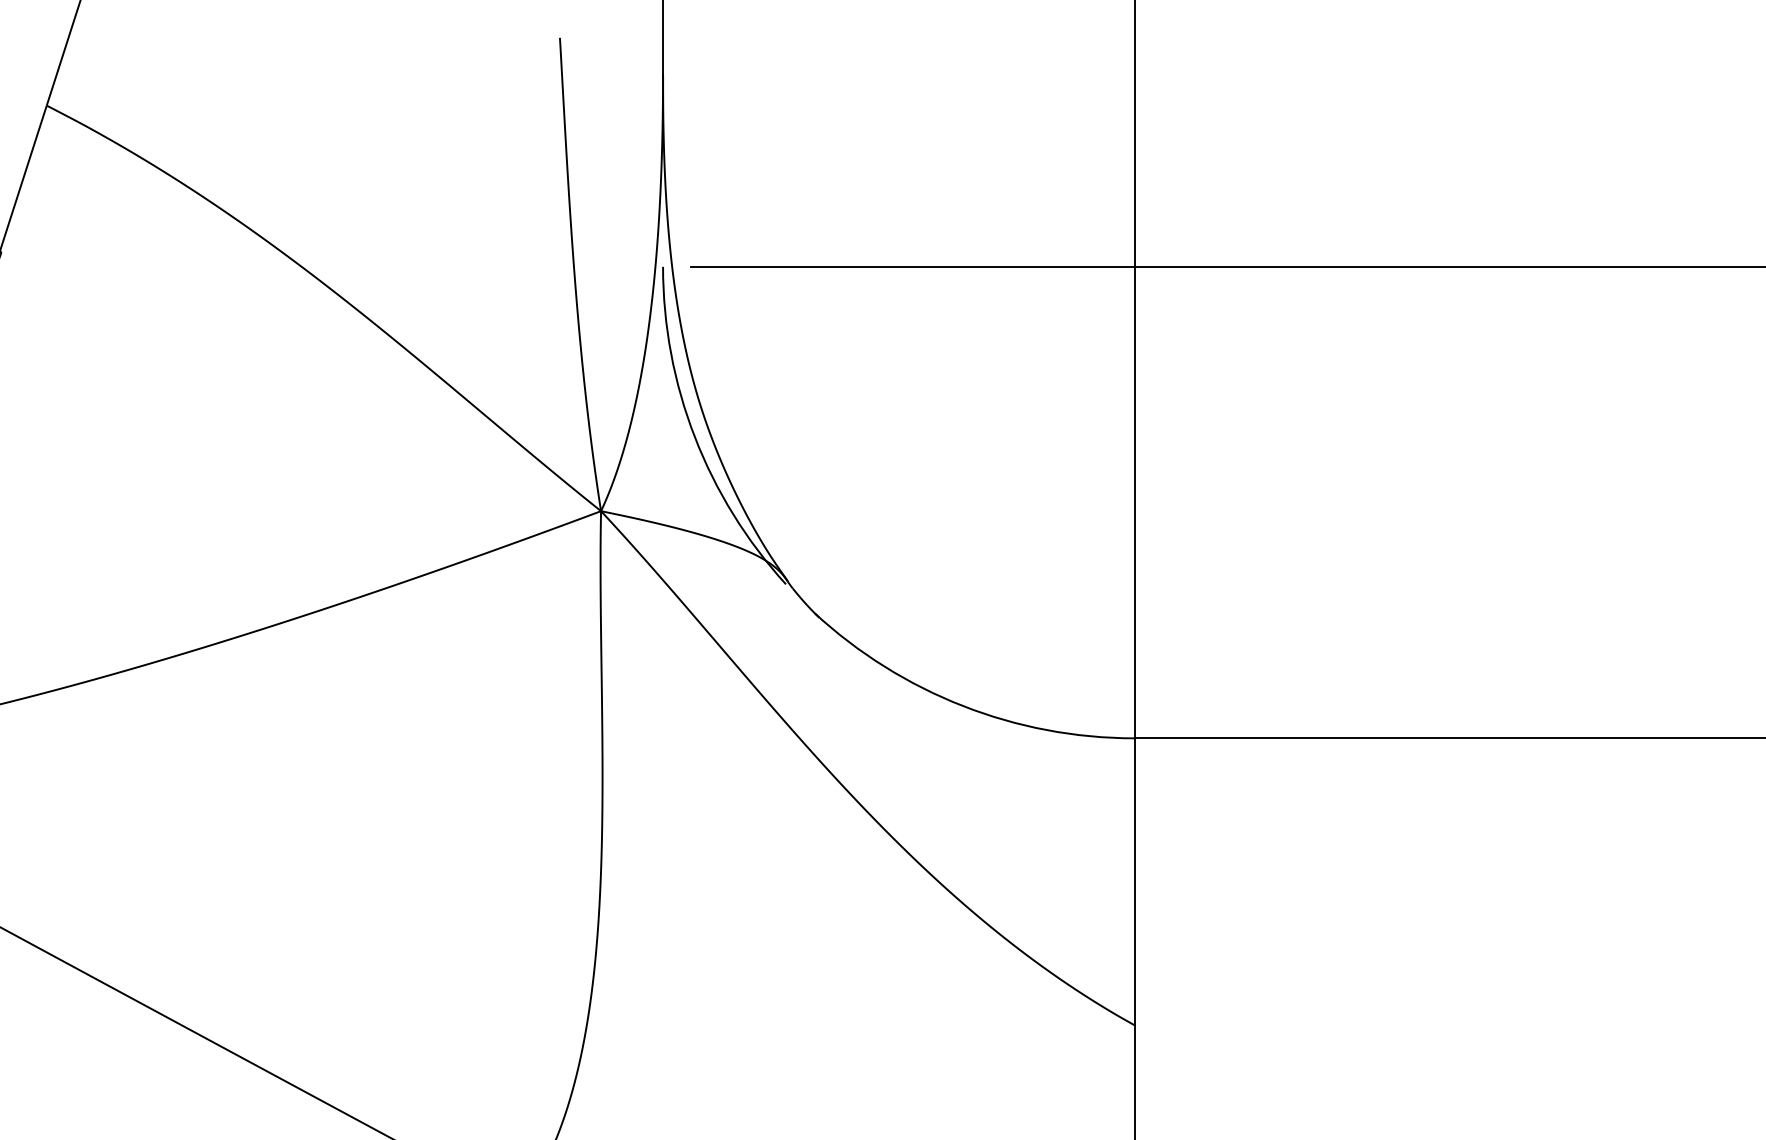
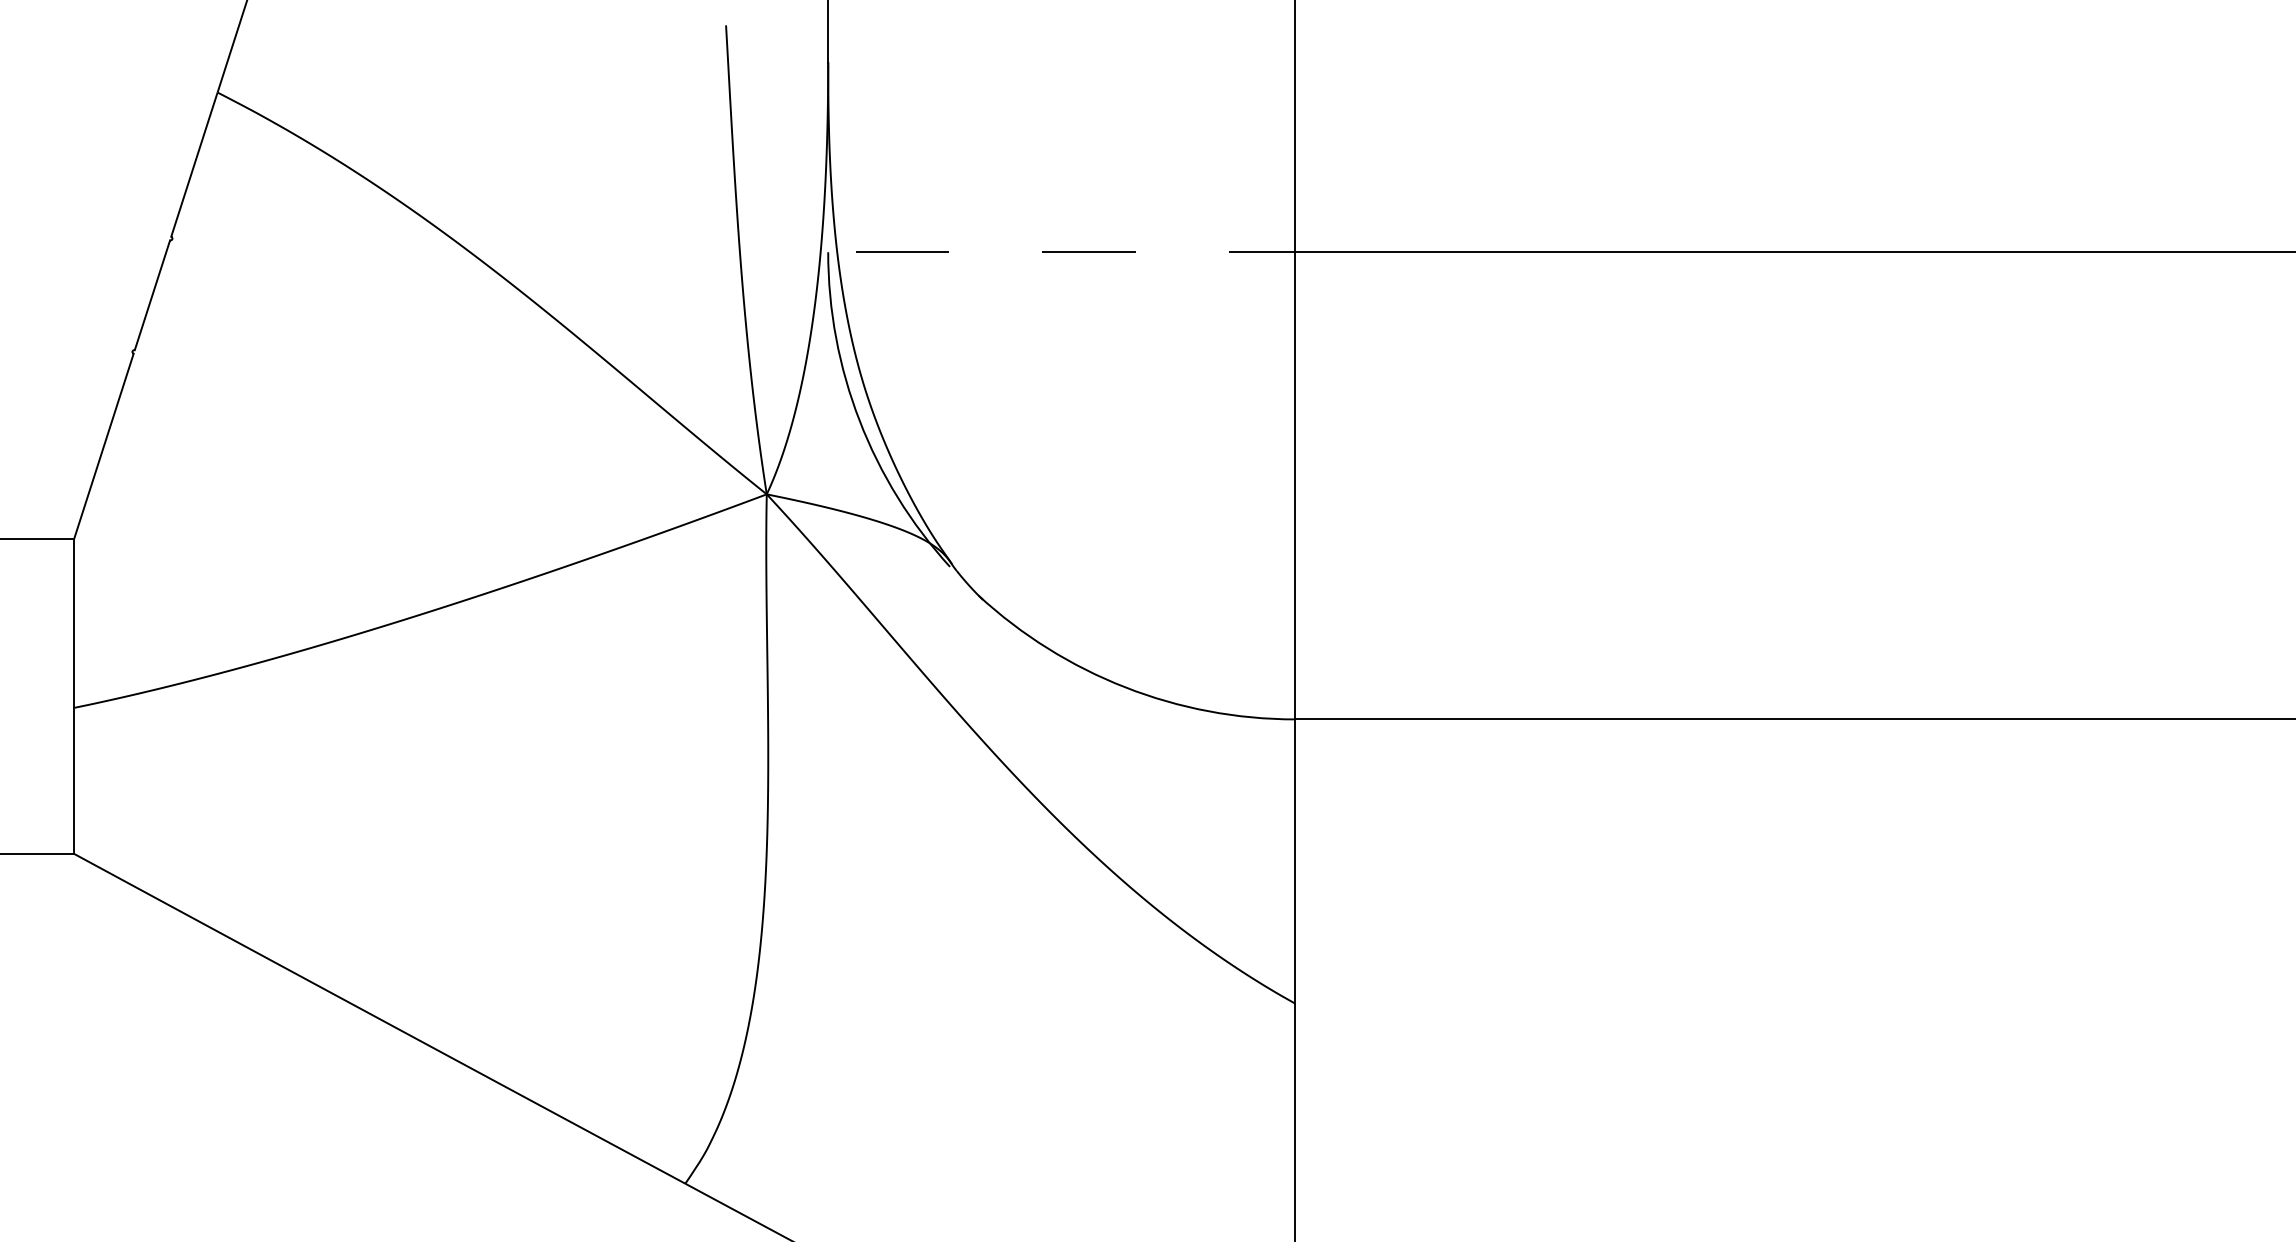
line: (912, 267) -> (1075, 252), solid -> dashed

